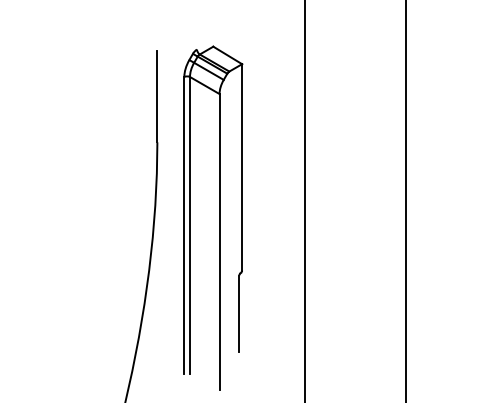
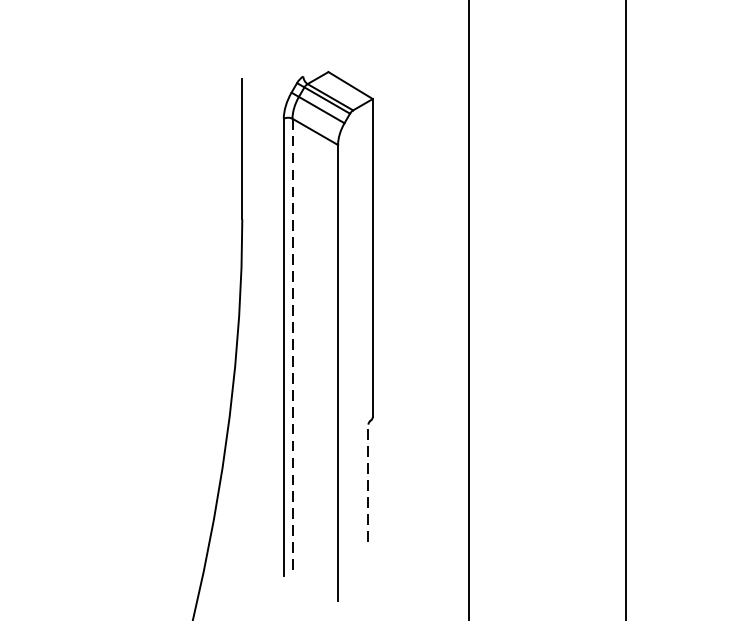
line: (190, 225) -> (293, 347), solid -> dashed
line: (239, 313) -> (368, 482), solid -> dashed

